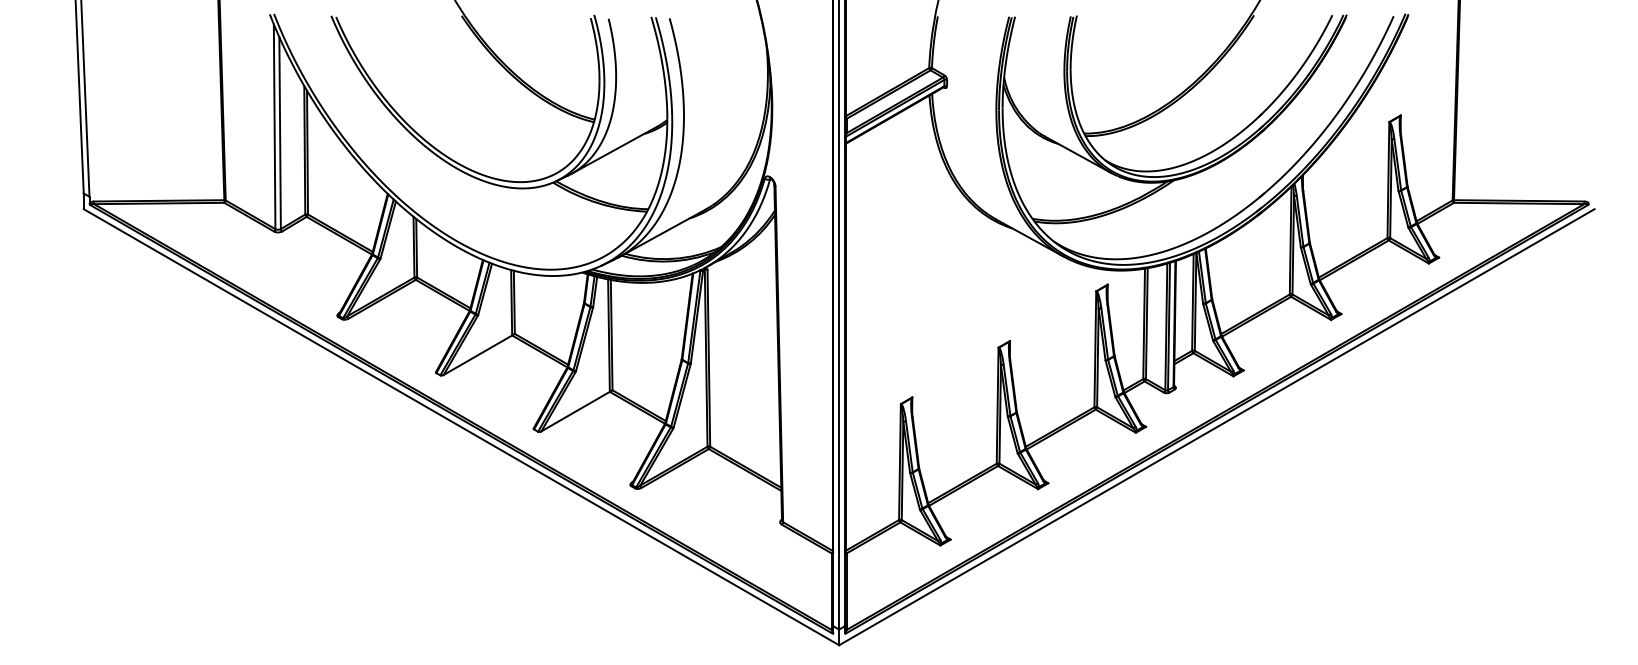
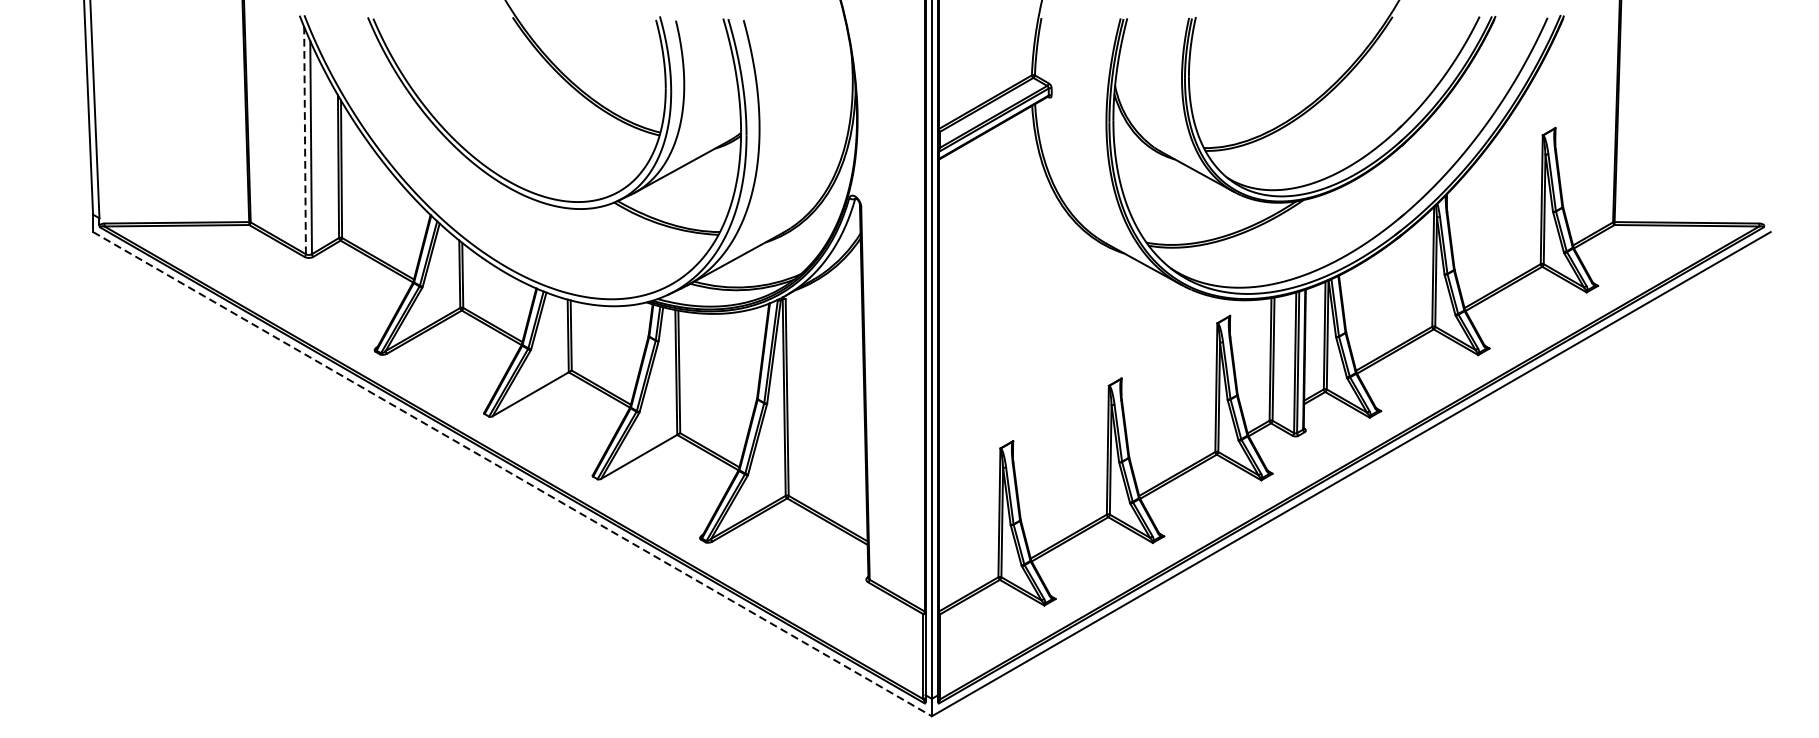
line: (274, 126) -> (304, 140), solid -> dashed
line: (461, 427) -> (512, 474), solid -> dashed

